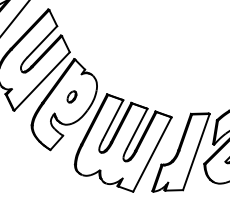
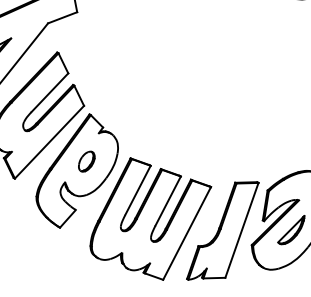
part: (71, 96) -> (86, 161), size x1.43

